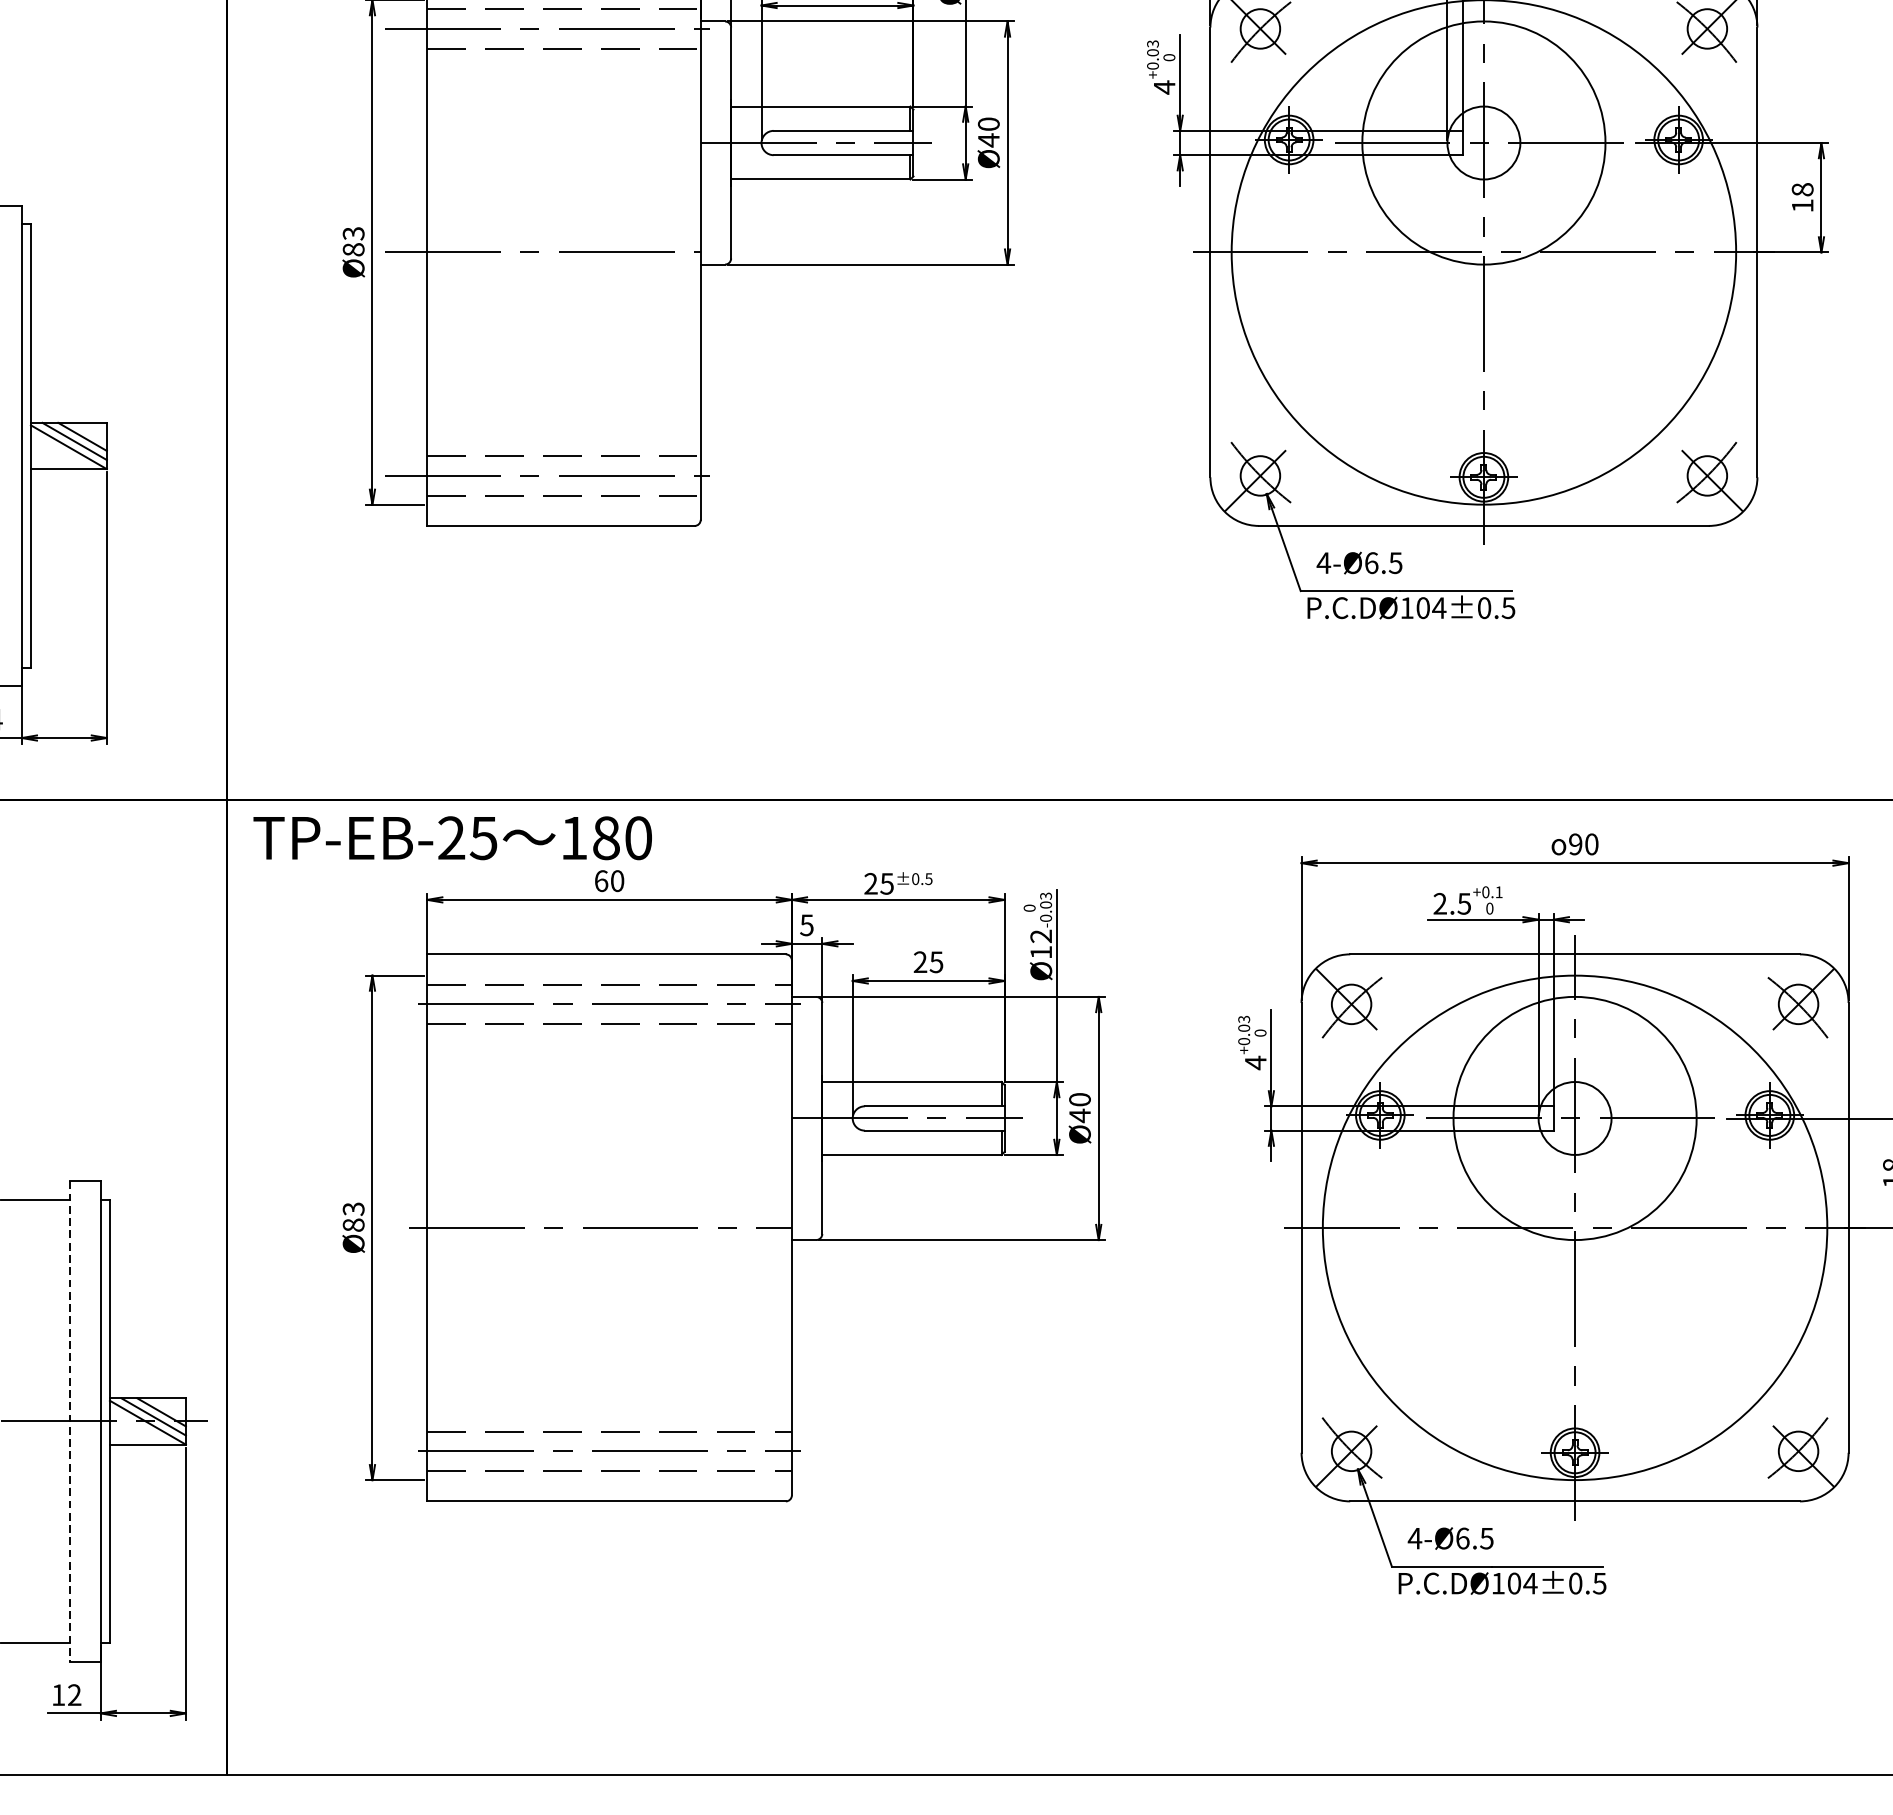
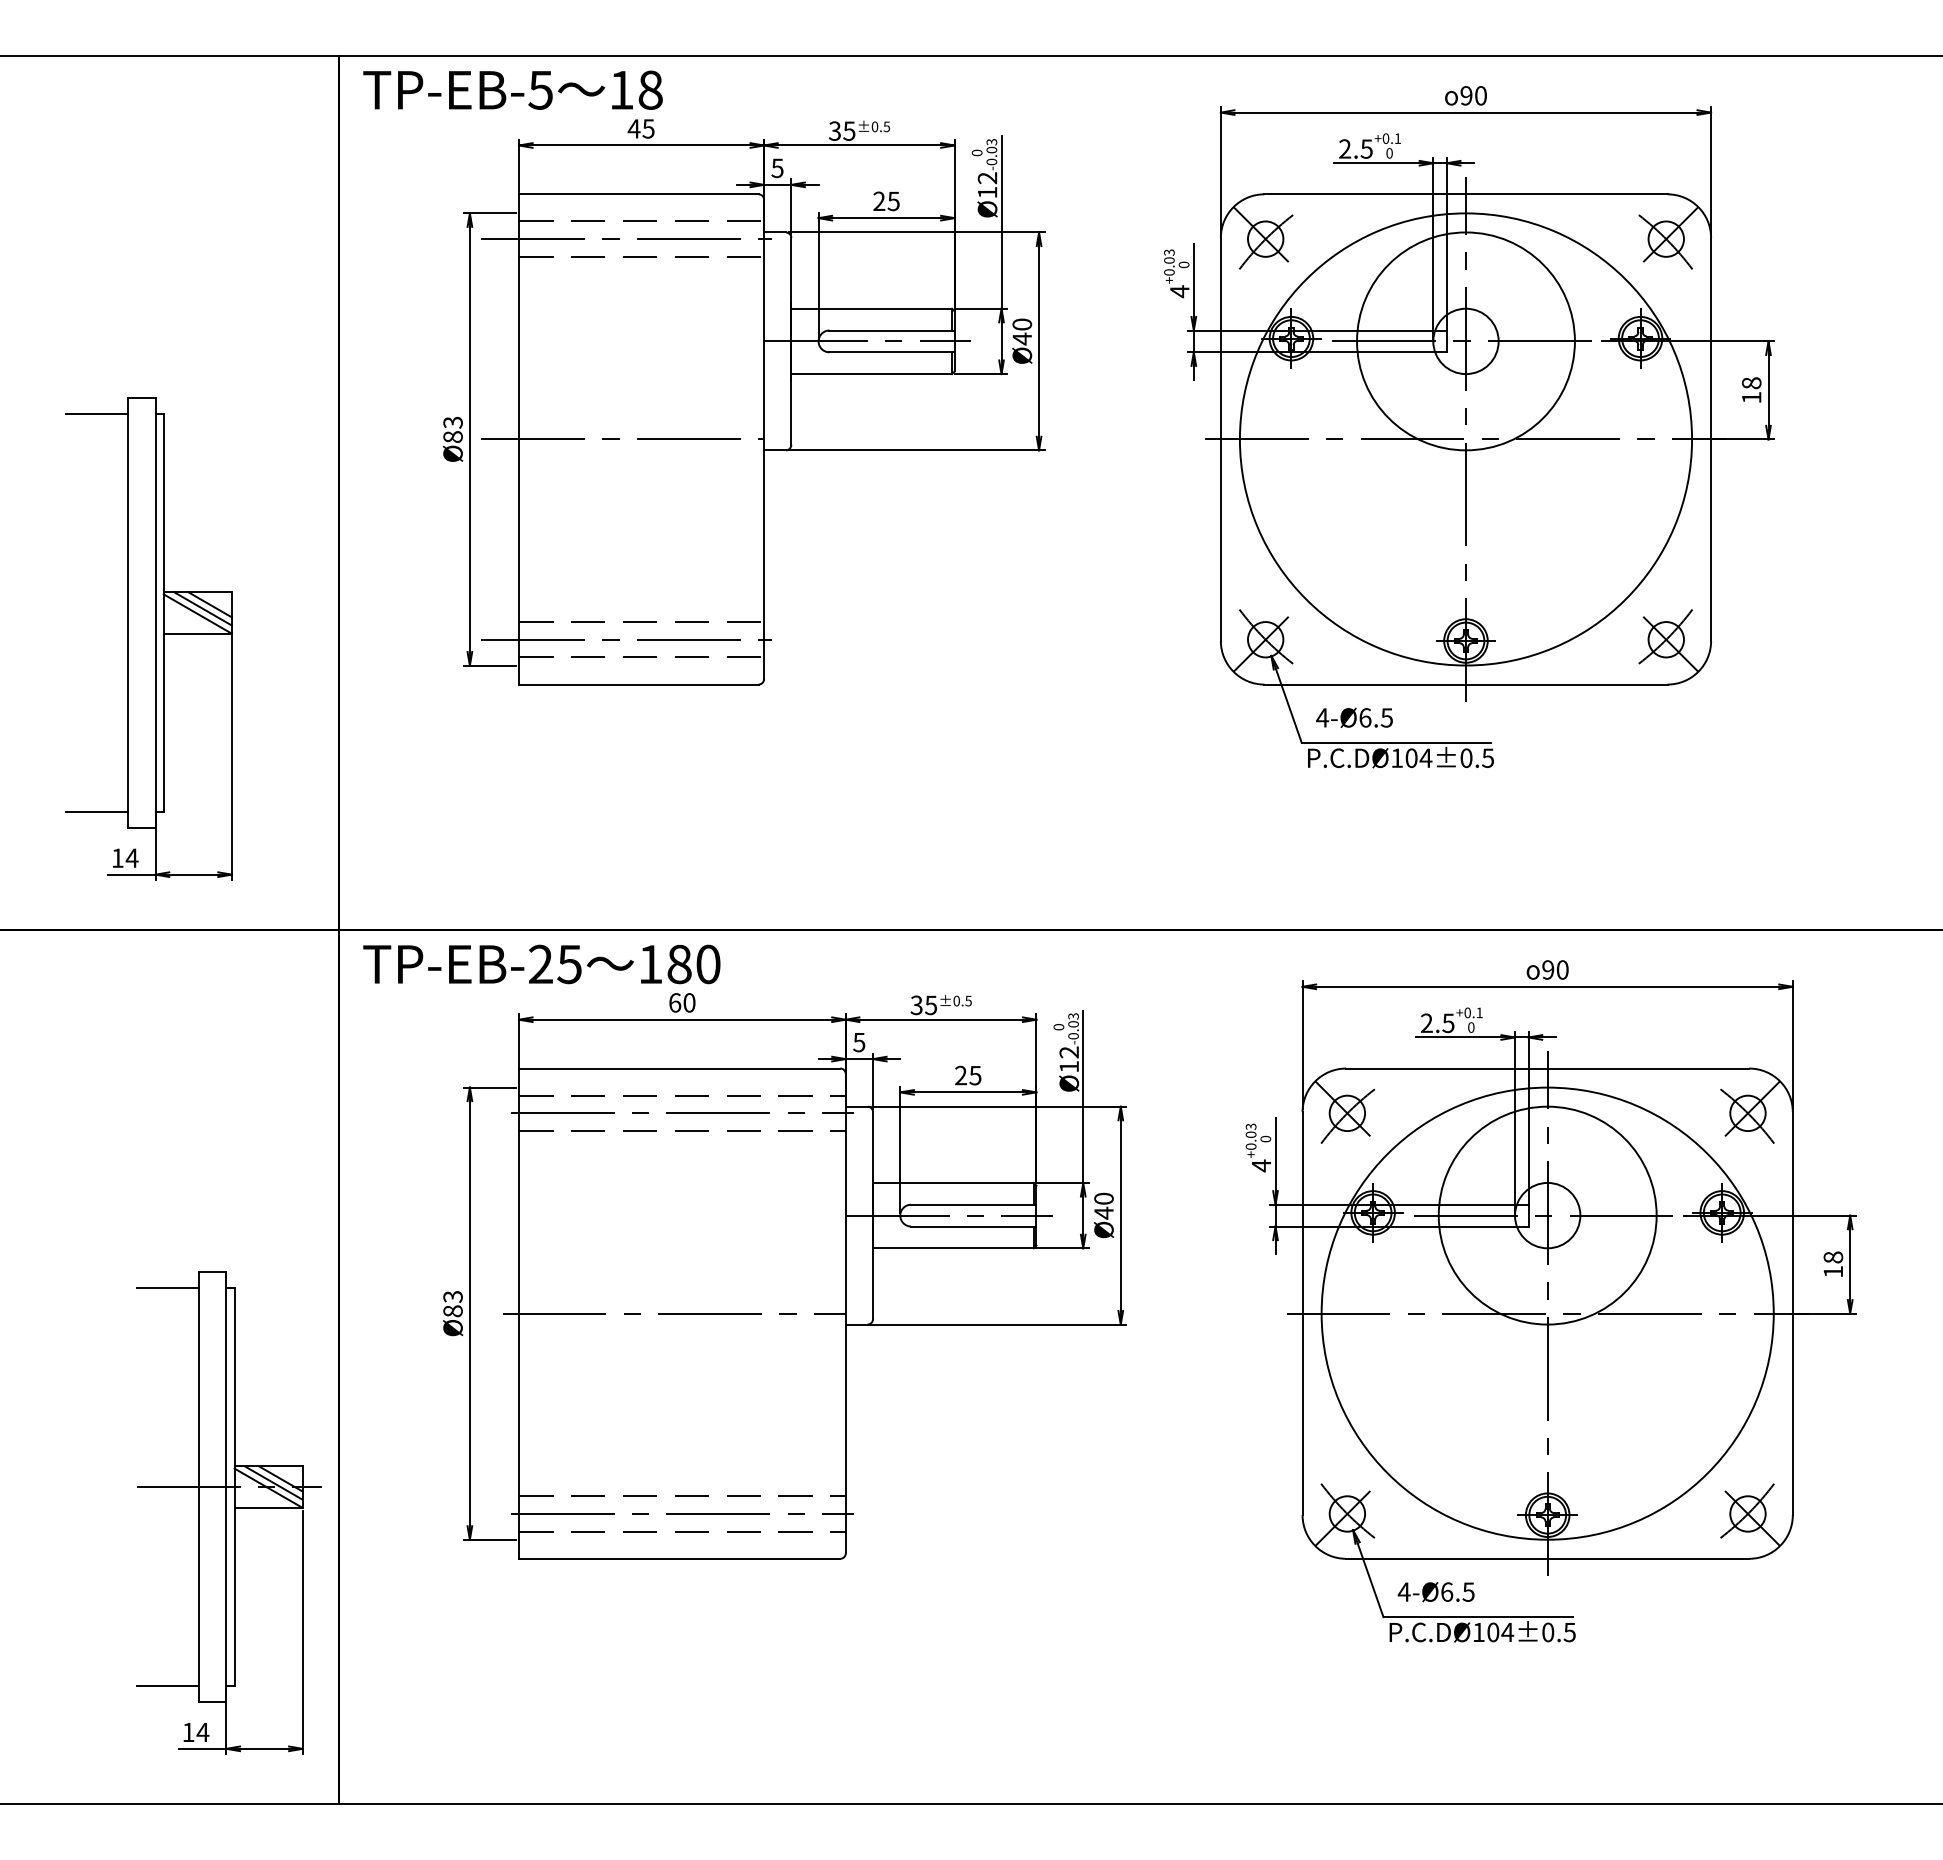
text: (870, 884) -> (916, 1005), 25 -> 35
line: (70, 1421) -> (199, 1487), dashed -> solid
text: (74, 1694) -> (202, 1731), 12 -> 14

